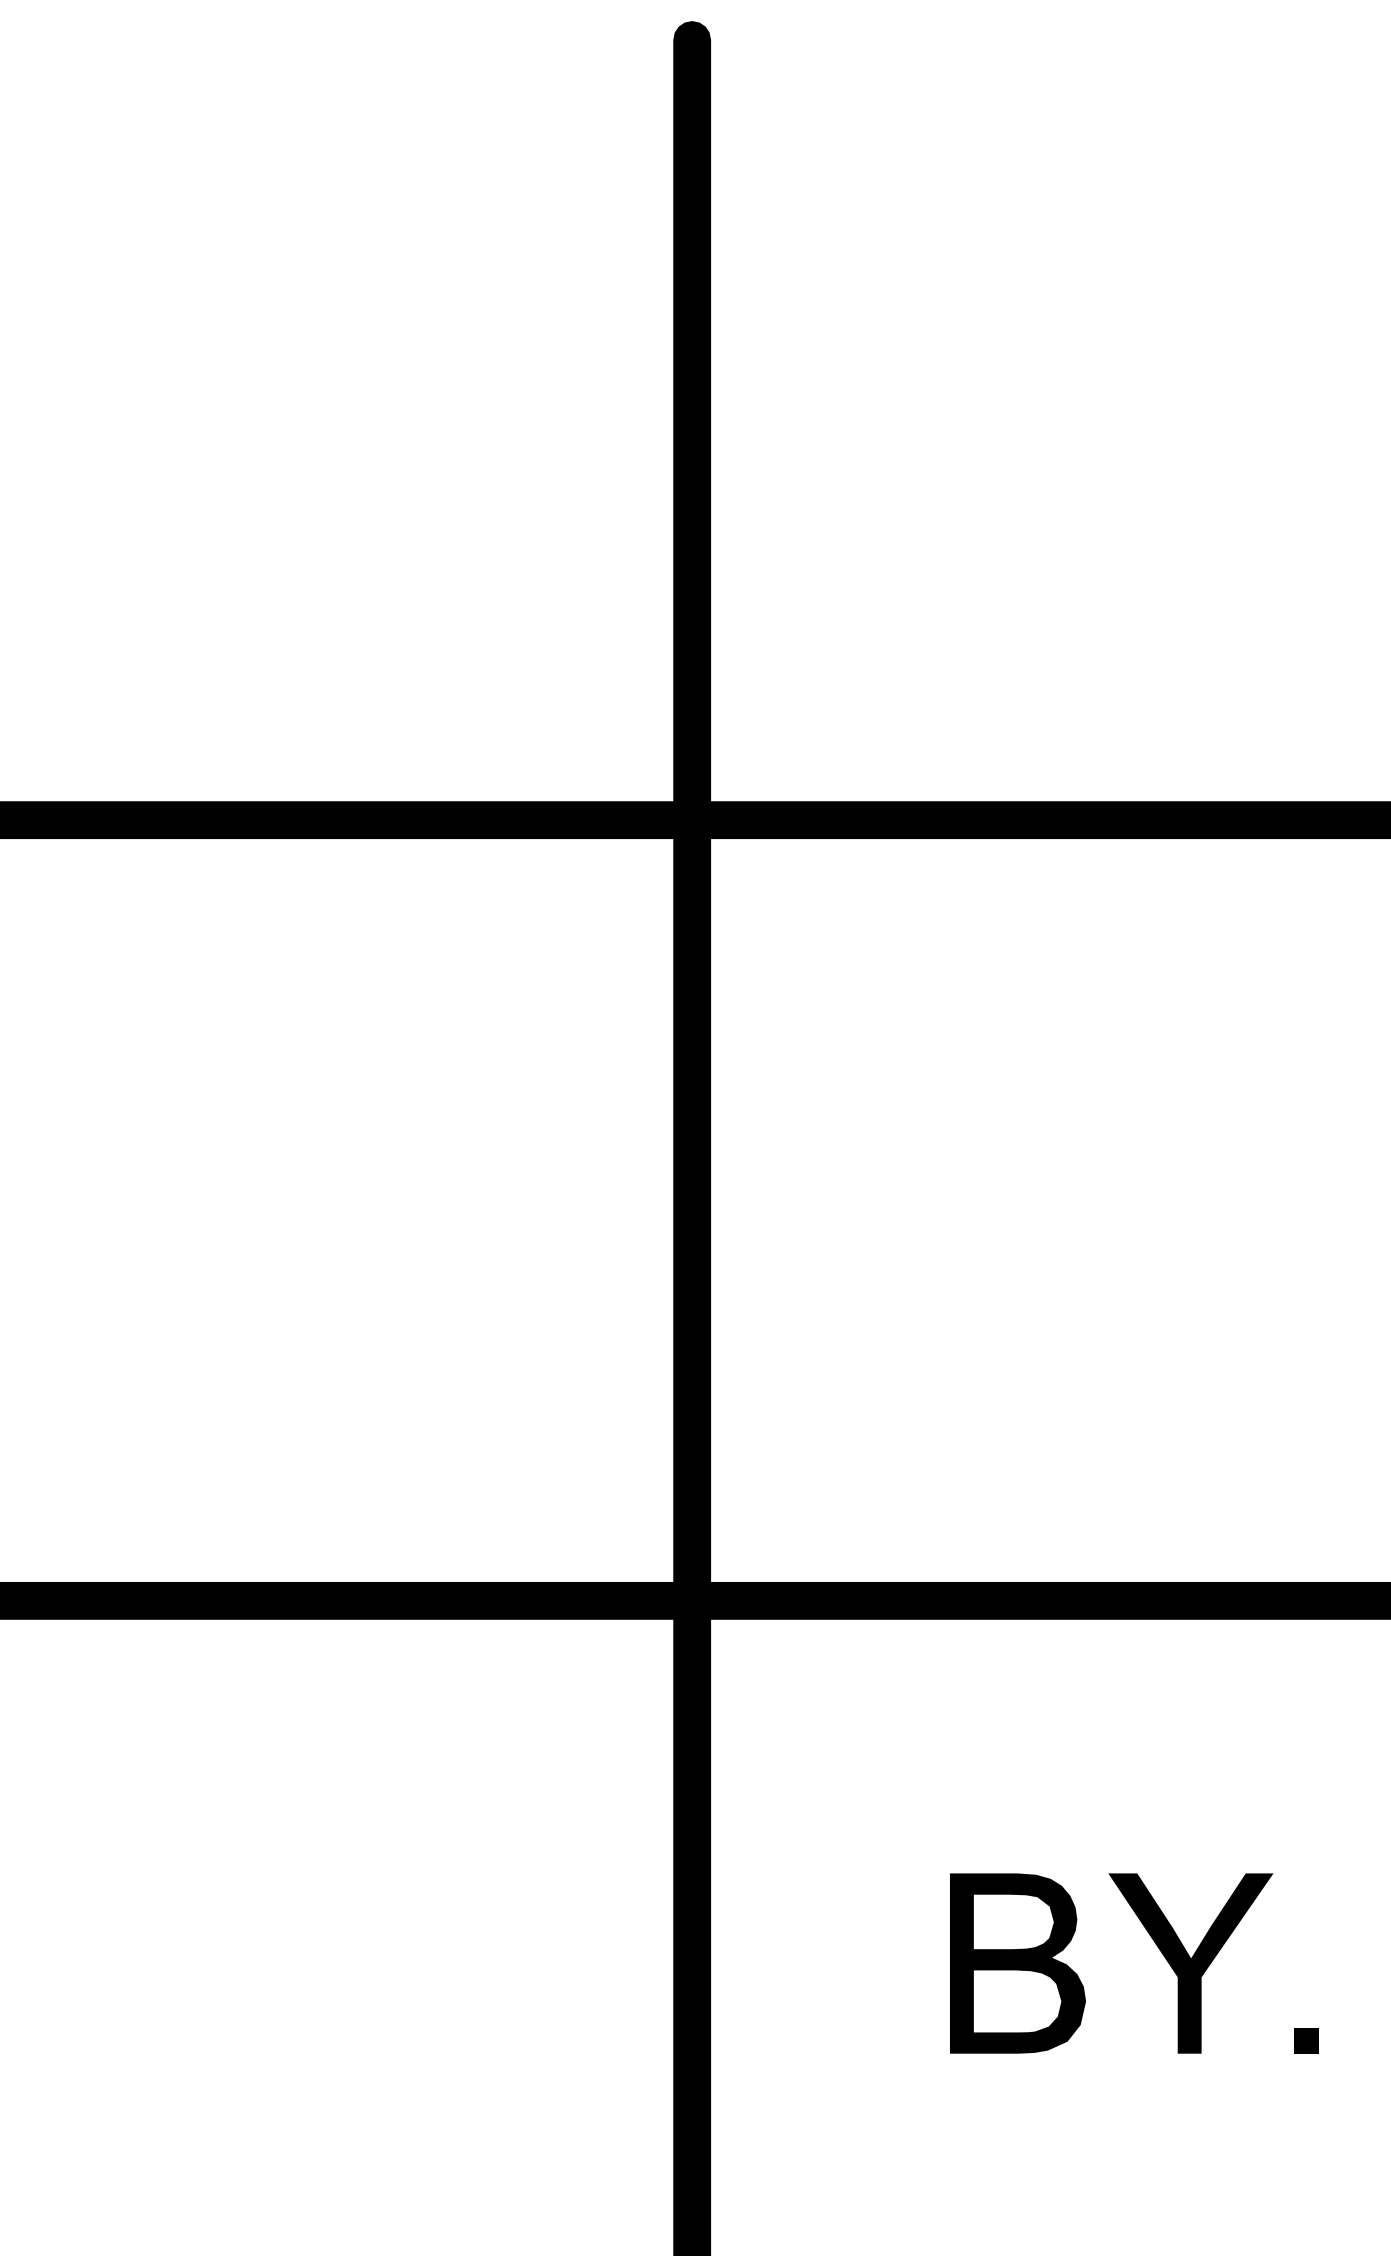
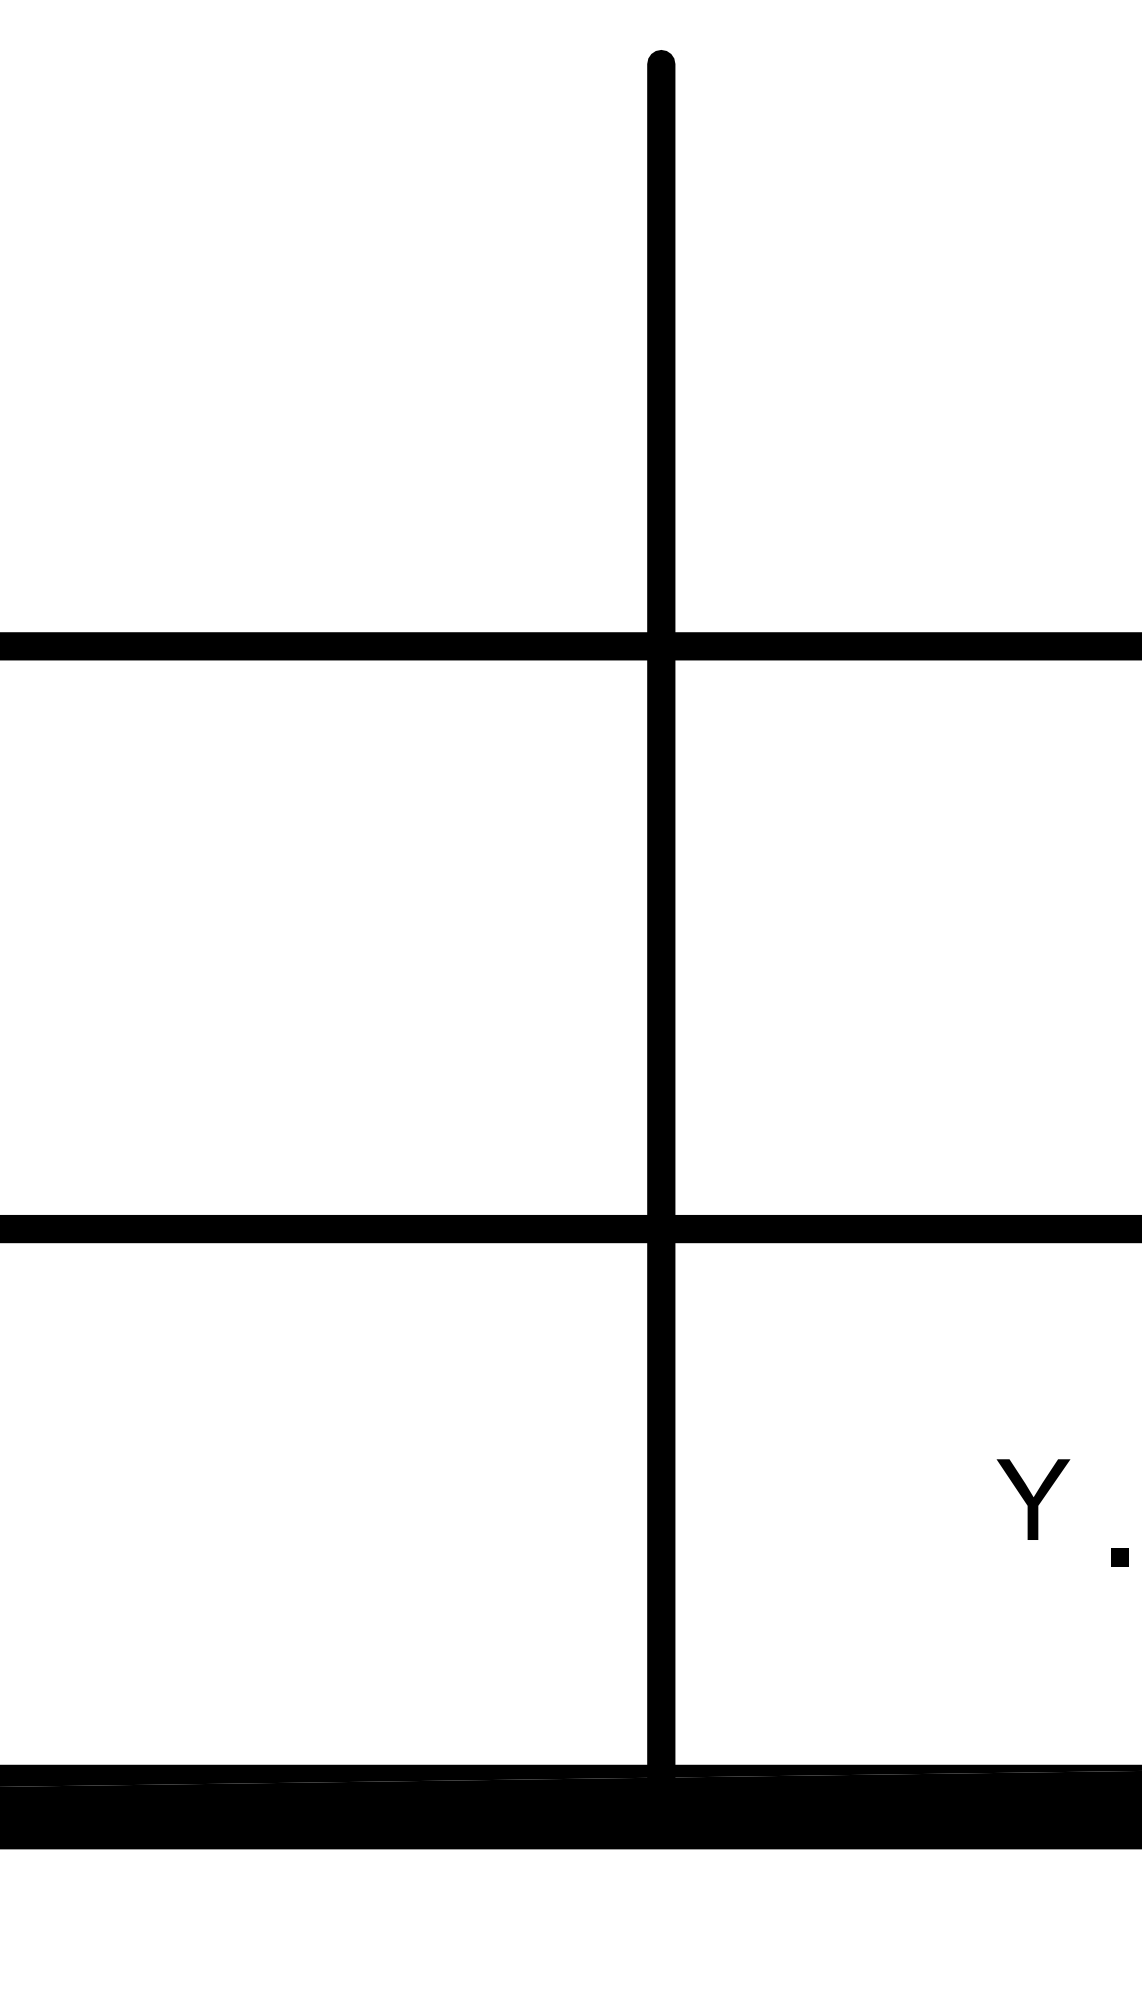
part: (1018, 1963) -> (904, 1499), removed
part: (1190, 1963) -> (1033, 1499), size x0.6

